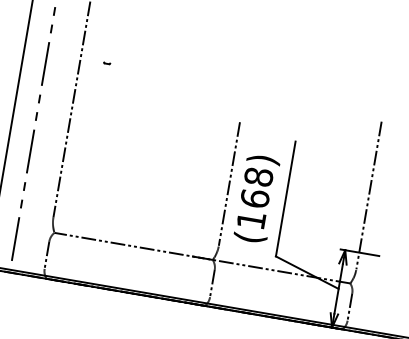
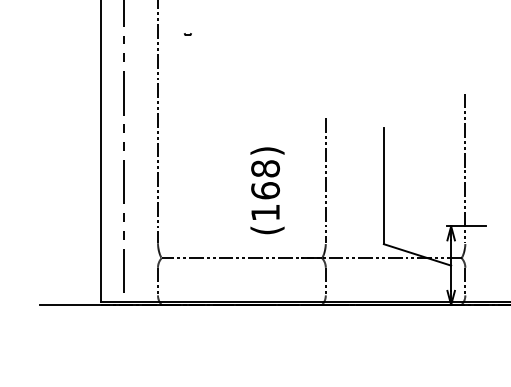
part: (106, 63) -> (187, 34), moved
text: (257, 198) -> (267, 190), moved

